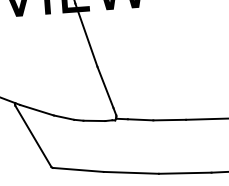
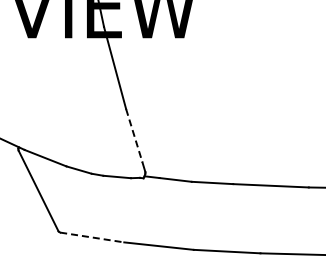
line: (105, 87) -> (134, 135), solid -> dashed
line: (78, 169) -> (92, 237), solid -> dashed

